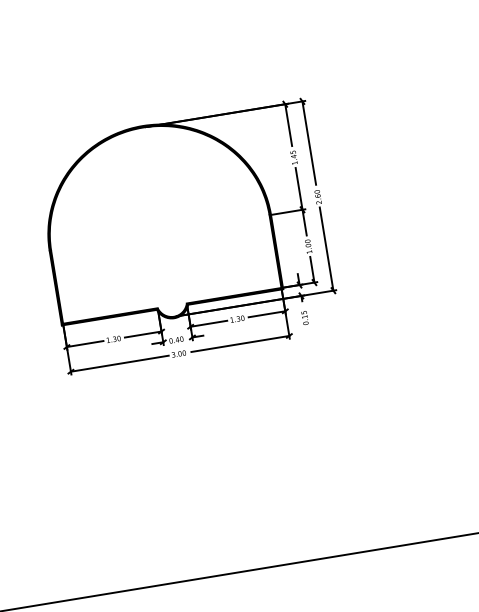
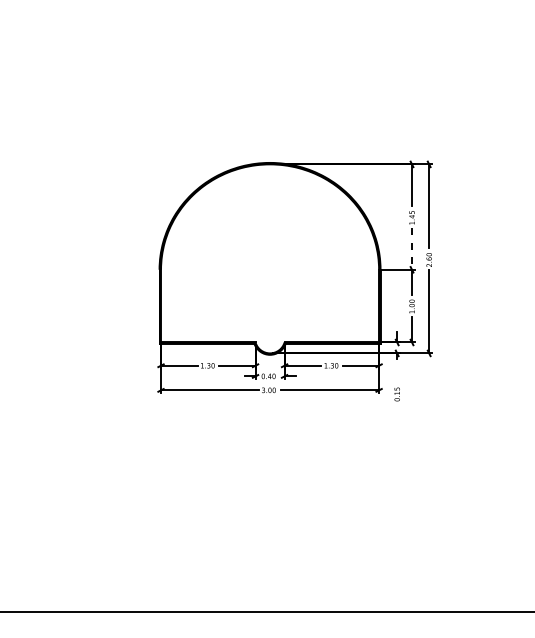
line: (299, 188) -> (412, 248), solid -> dashed
text: (304, 318) -> (396, 394), moved

